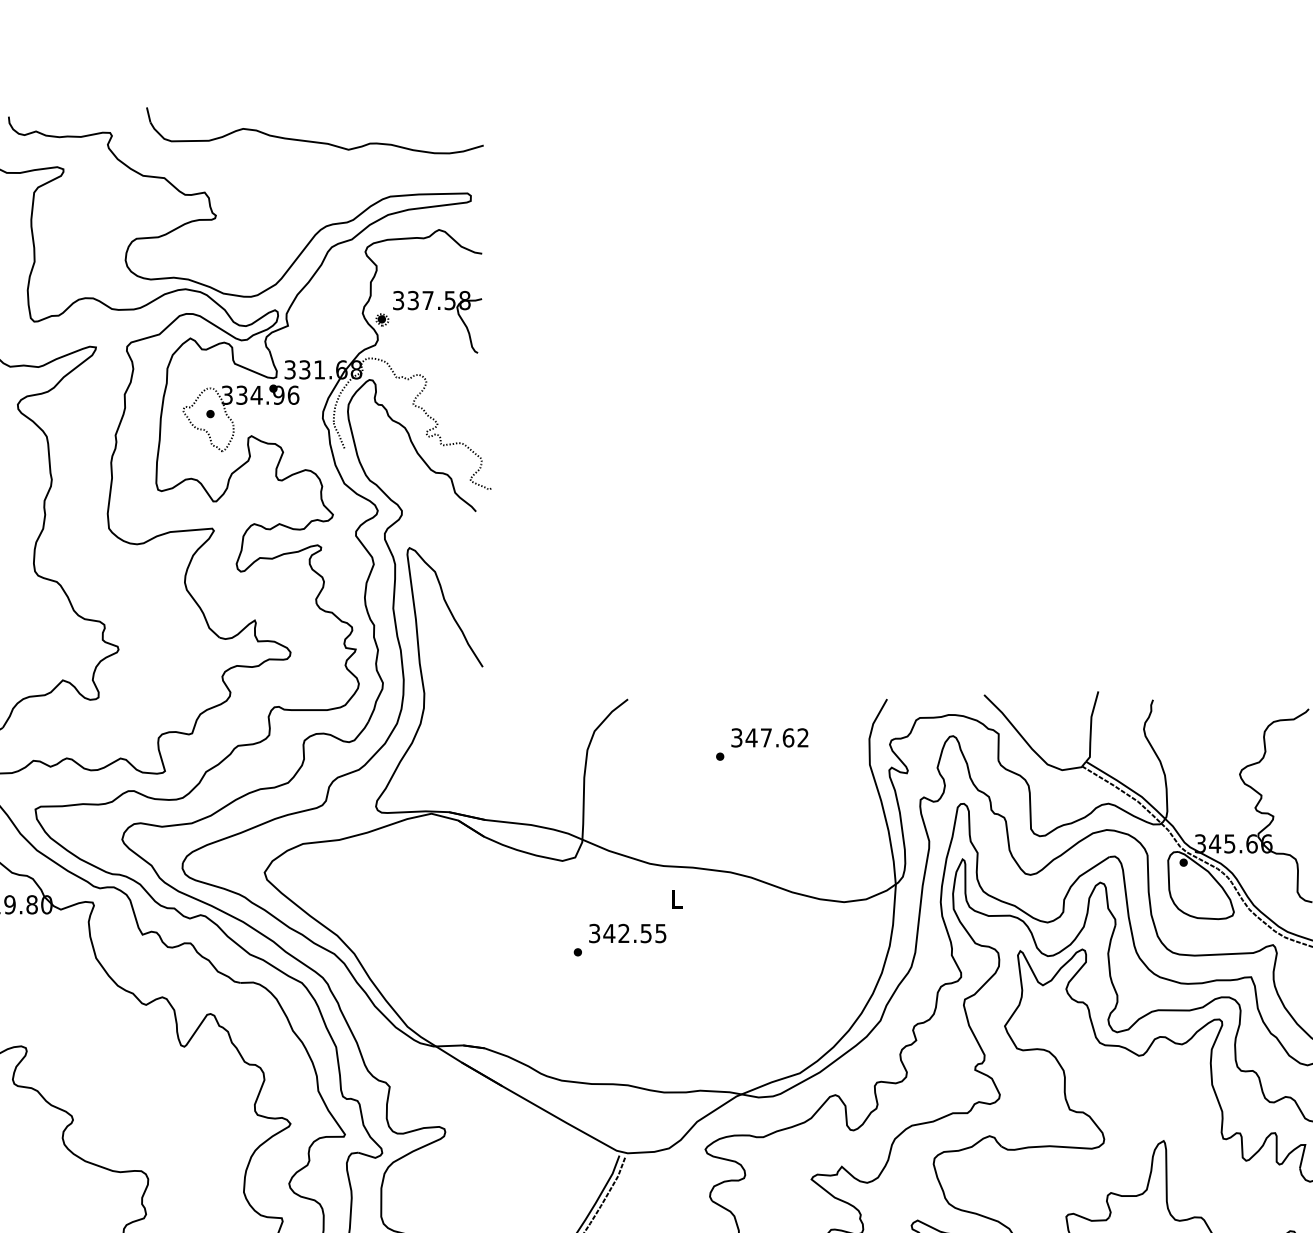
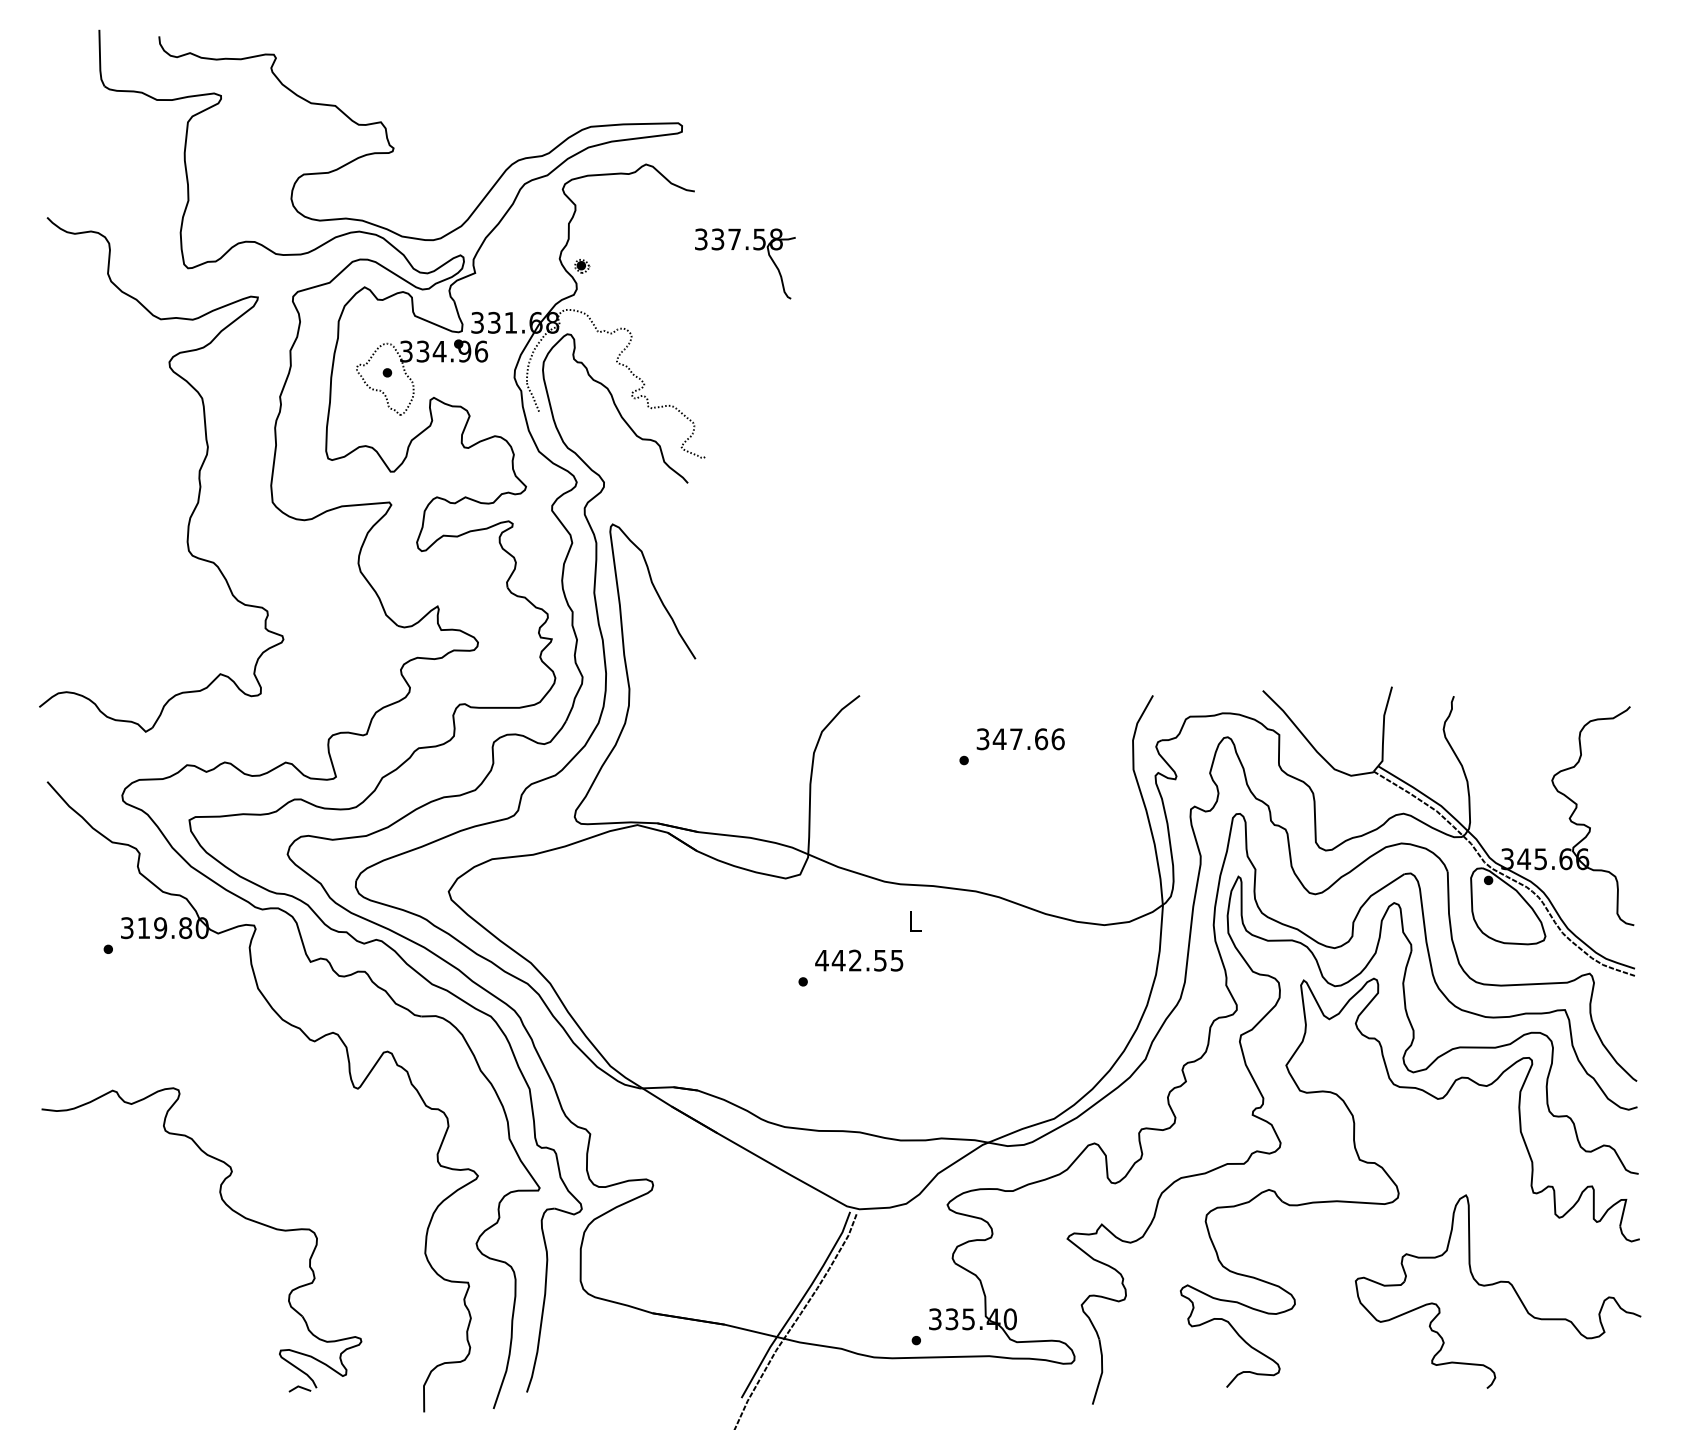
part: (311, 140) -> (501, 63), removed
part: (437, 309) -> (745, 249), moved
text: (802, 738) -> (1057, 739), 347.62 -> 347.66
text: (594, 933) -> (821, 960), 342.55 -> 442.55

